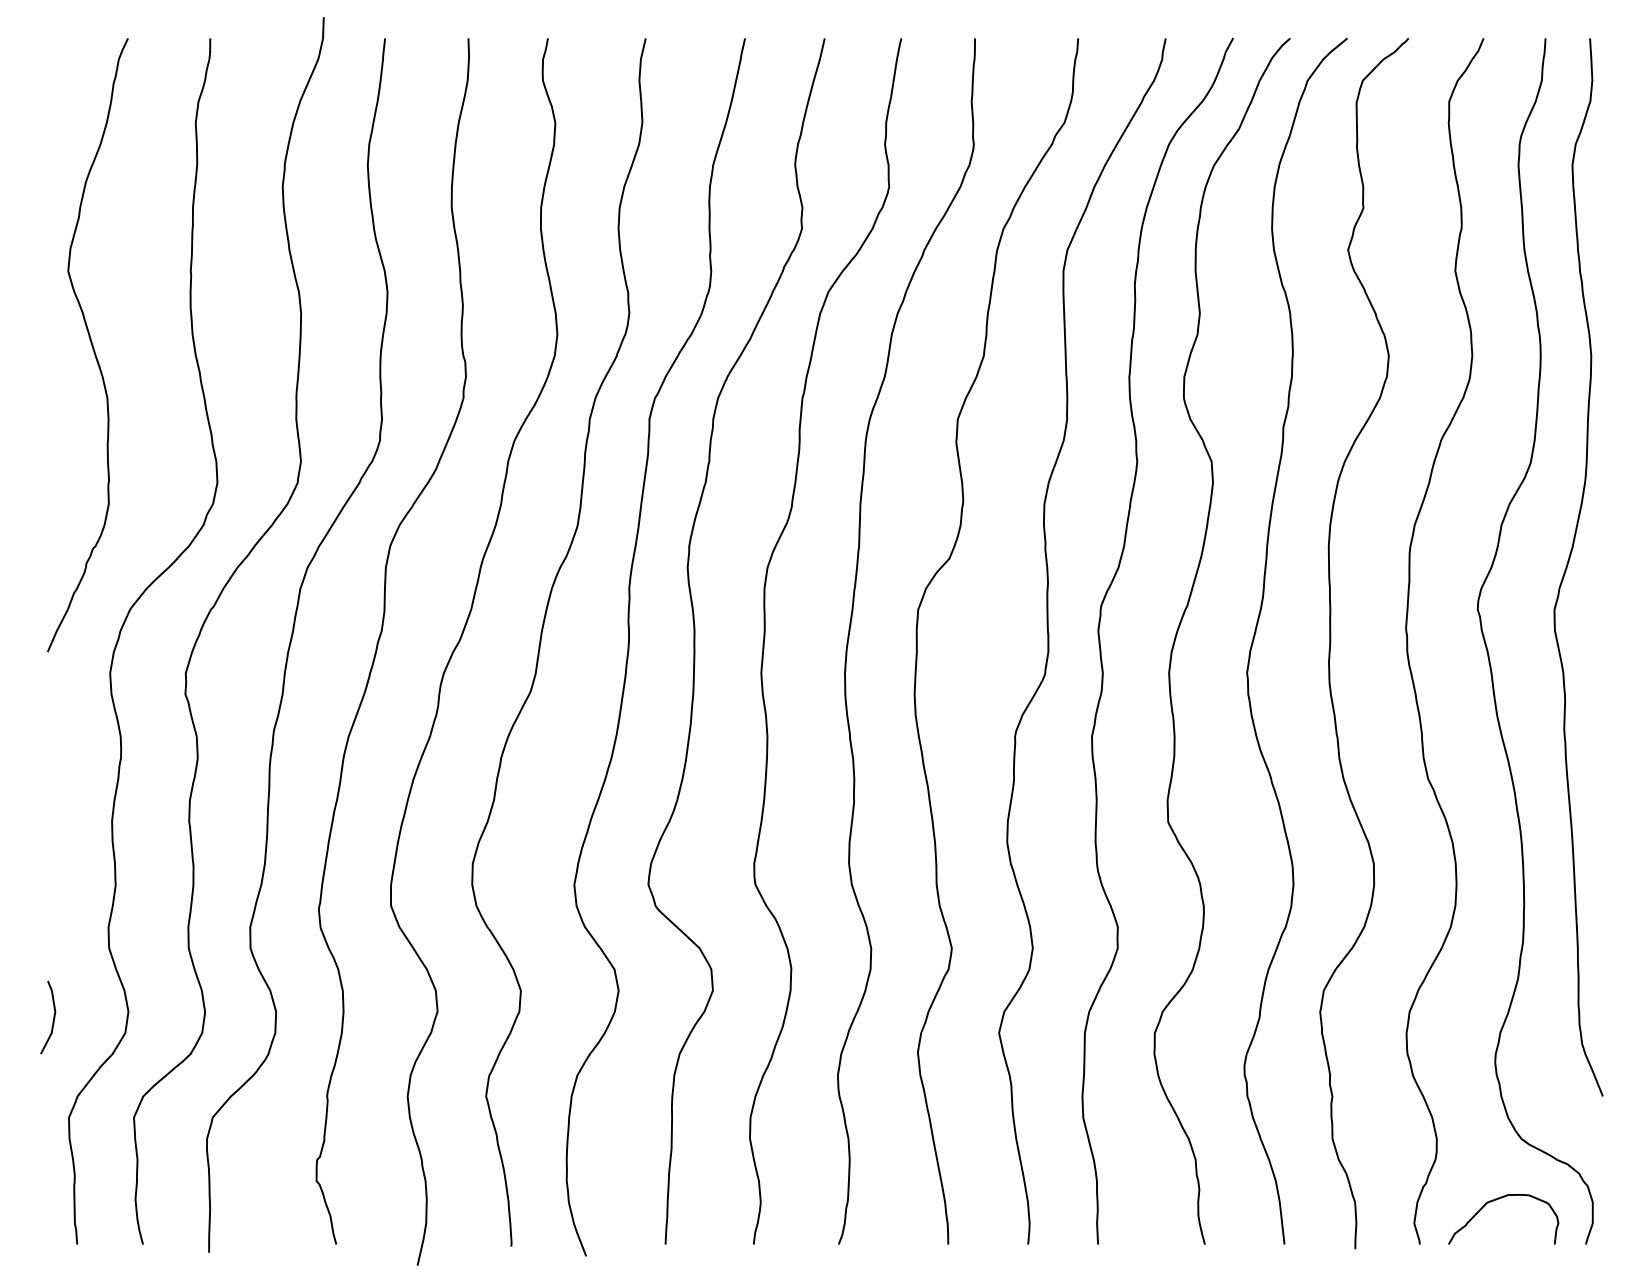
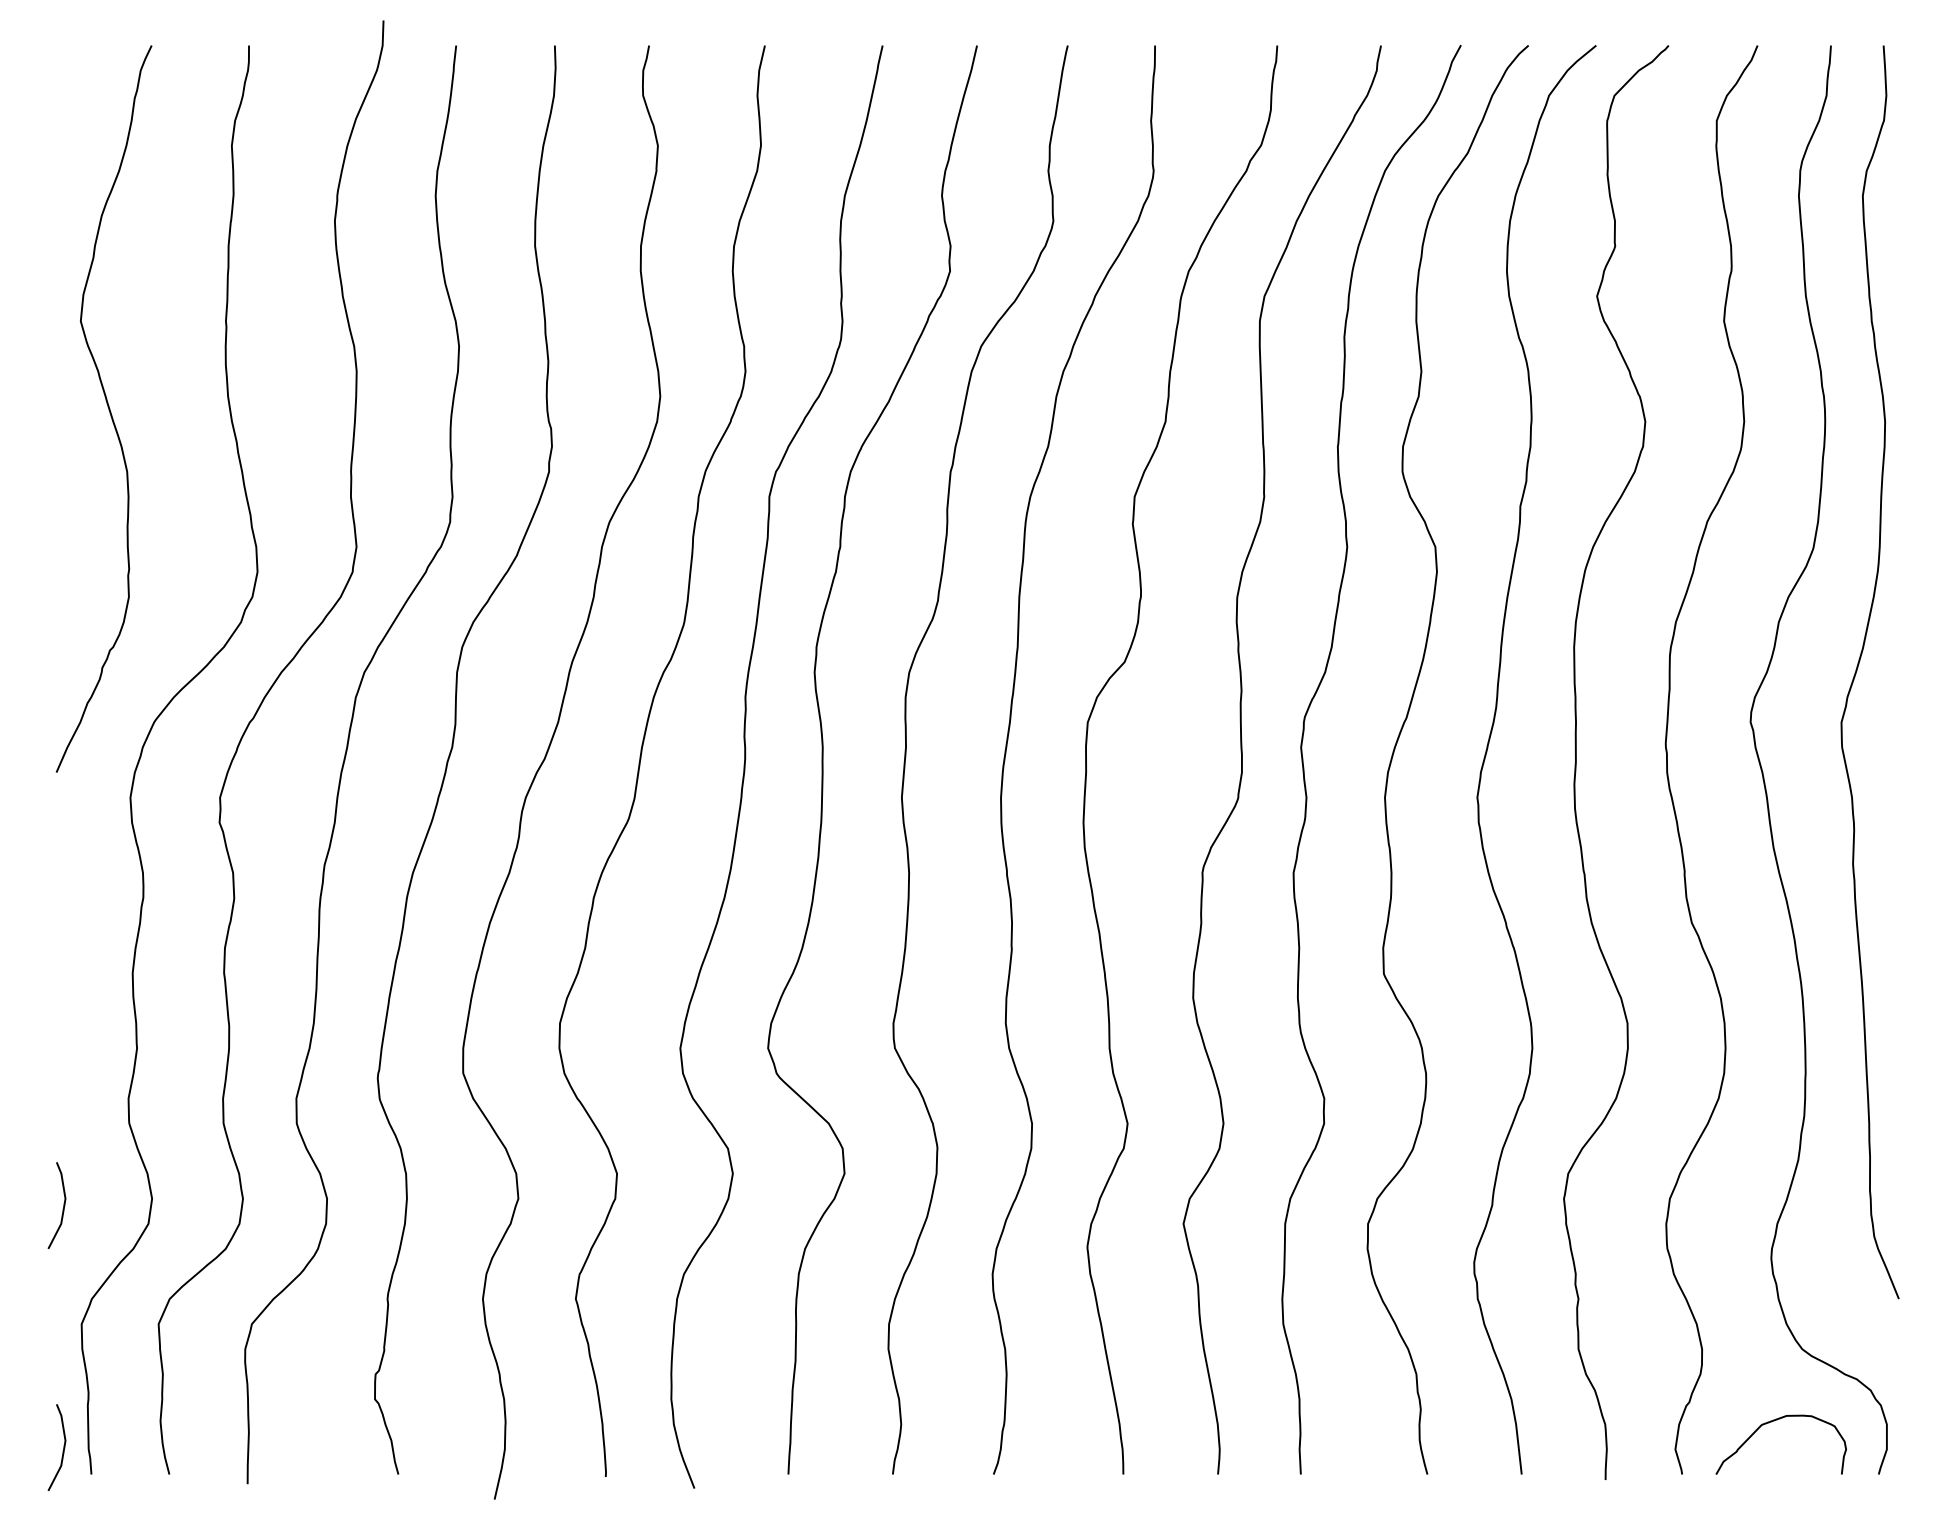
line: (53, 1221) -> (63, 1447), added

